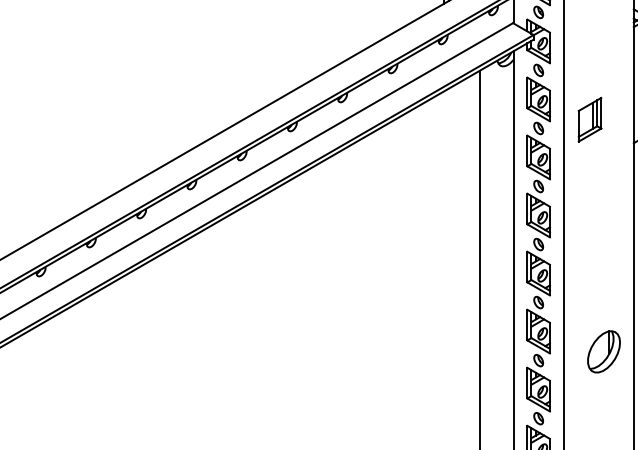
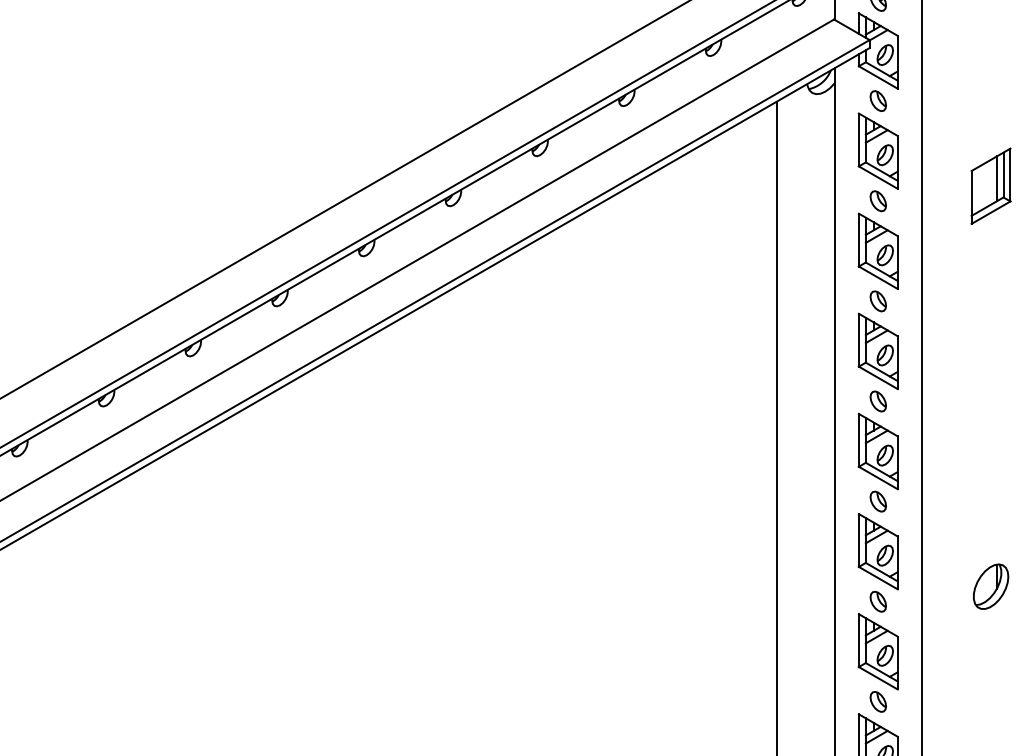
part: (589, 119) -> (990, 185), moved
part: (603, 351) -> (990, 585), size x0.62

